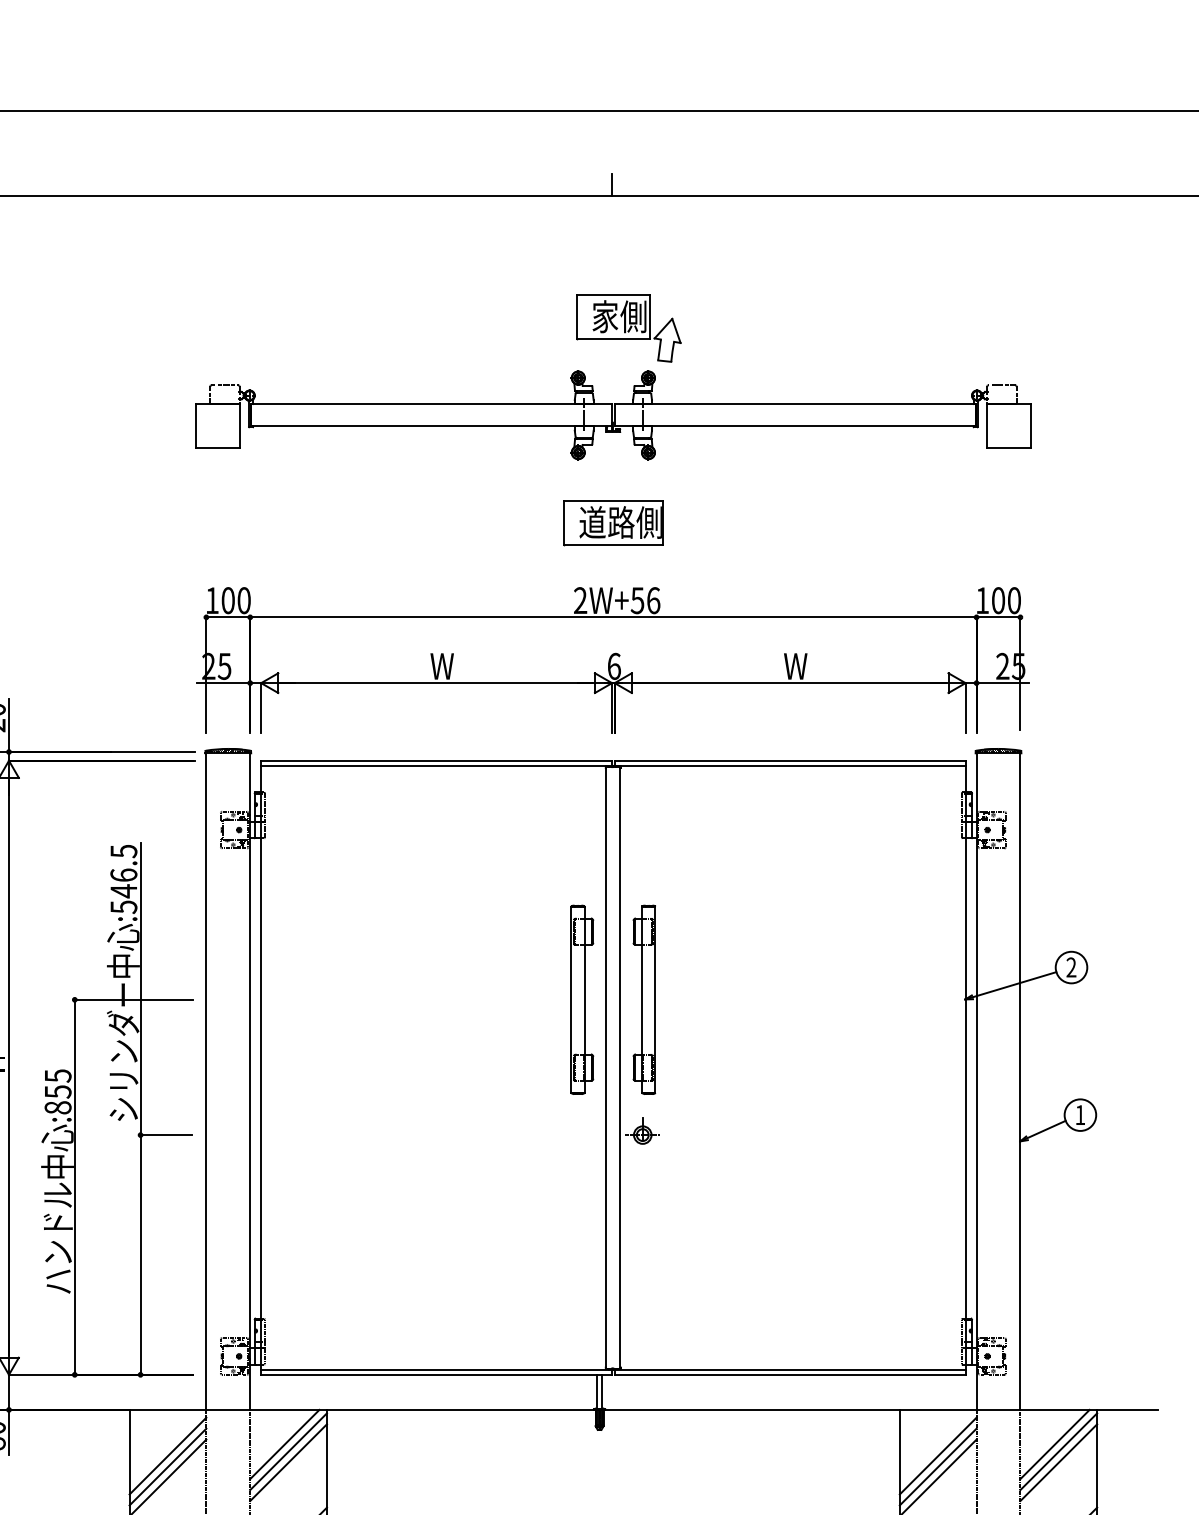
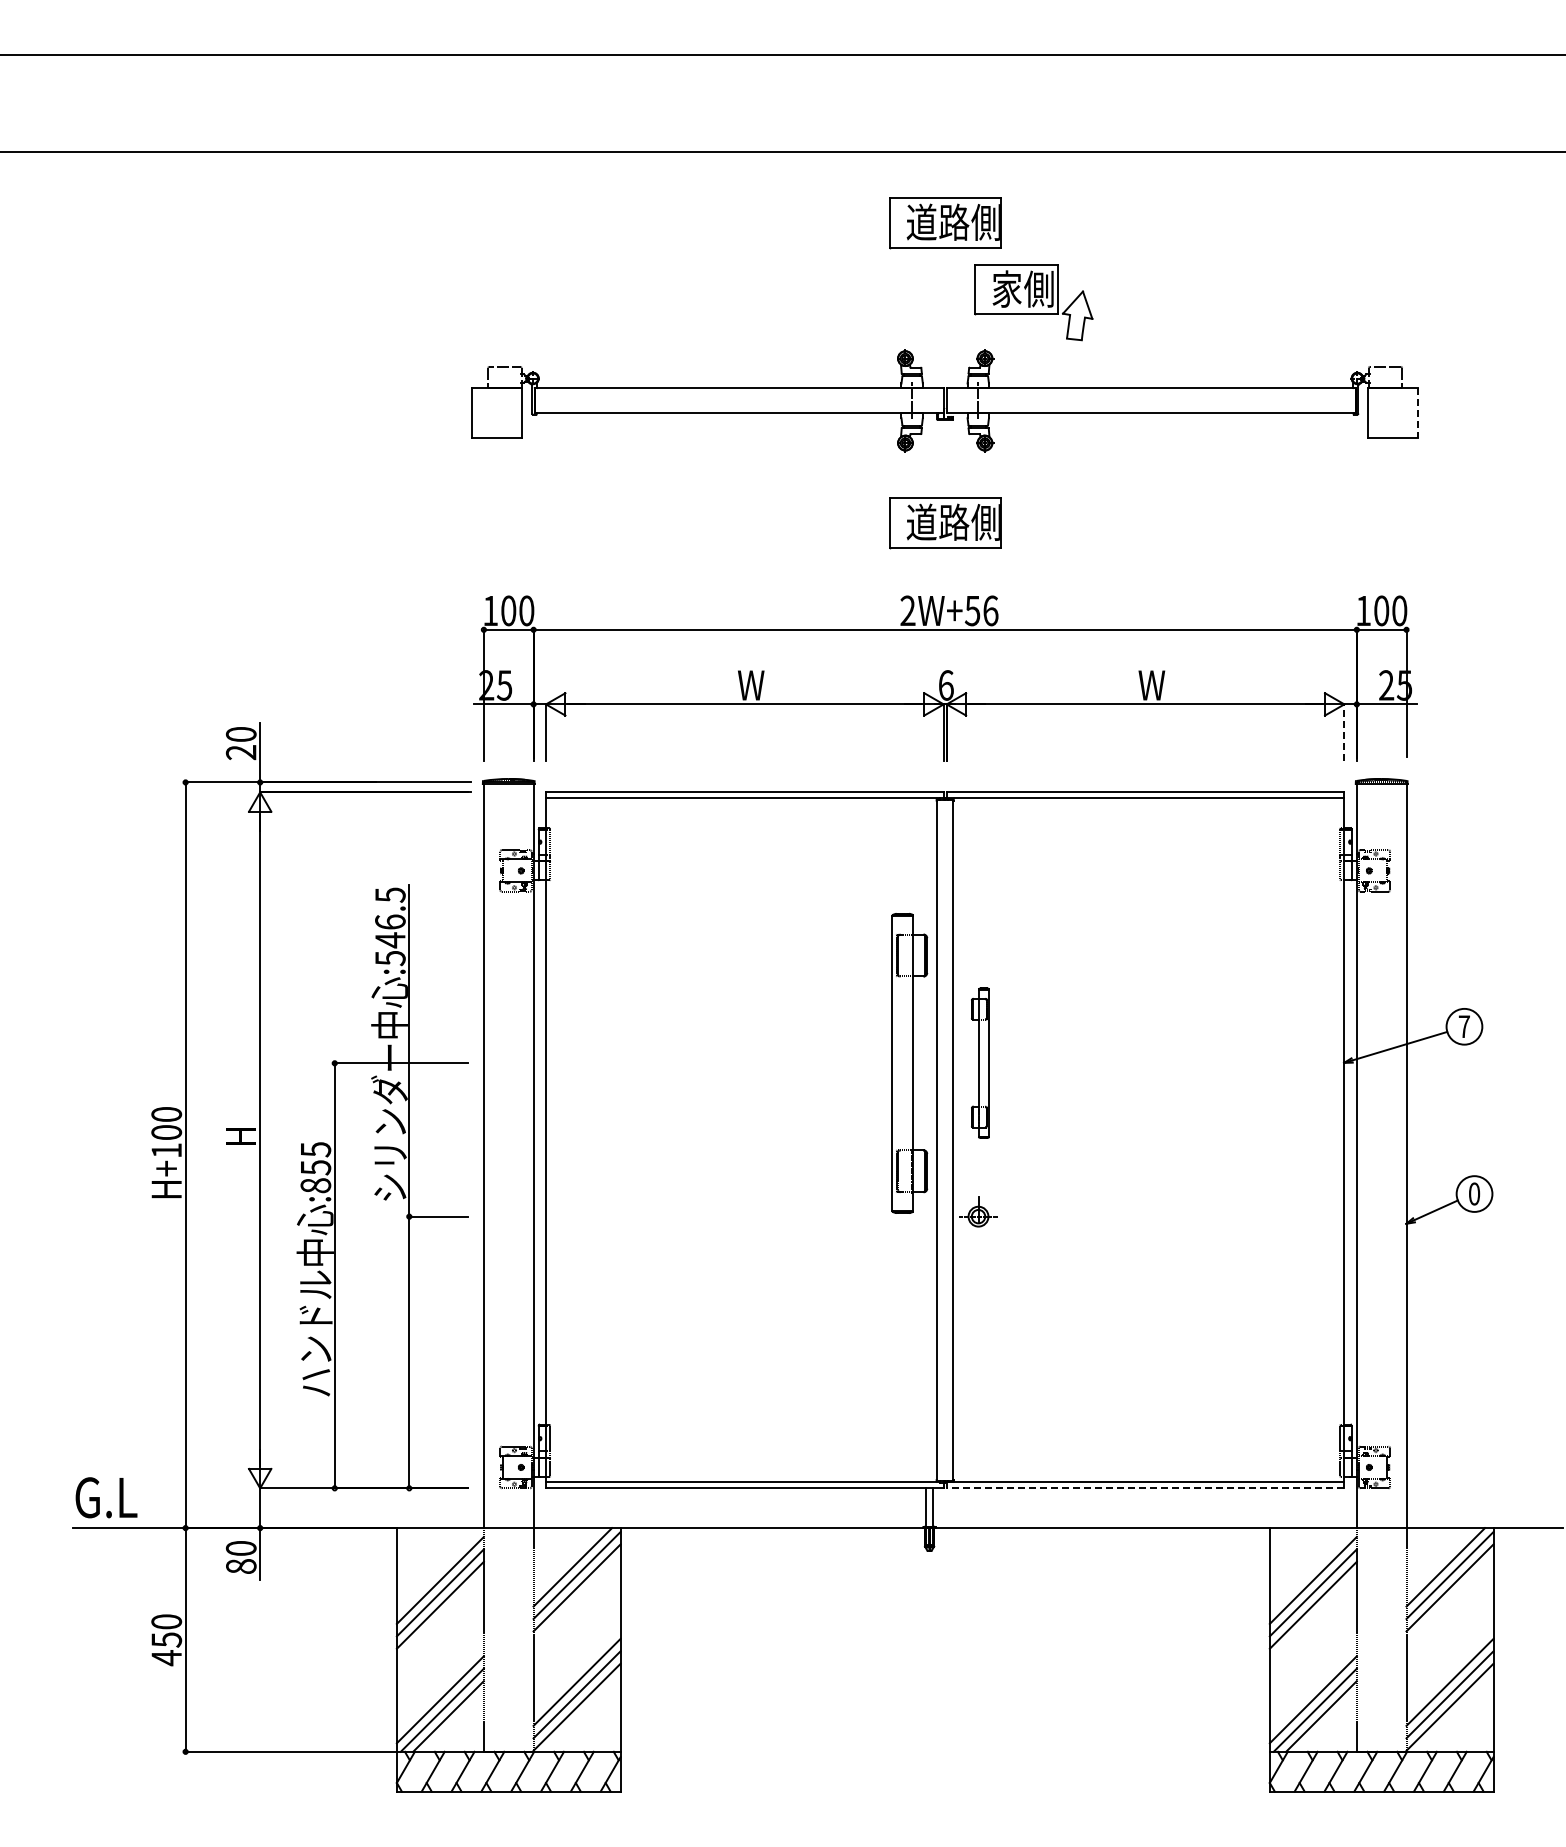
line: (611, 184) -> (943, 139), removed
part: (613, 258) -> (945, 223), added
part: (628, 328) -> (1033, 302), moved
line: (1030, 426) -> (1418, 413), solid -> dashed
line: (965, 707) -> (1344, 731), solid -> dashed
text: (1071, 967) -> (1464, 1026), 2 -> 7
part: (582, 999) -> (910, 1062), size x1.4
part: (644, 999) -> (980, 1062), size x0.7
text: (1080, 1114) -> (1474, 1193), 1 -> 0
line: (790, 1374) -> (1145, 1488), solid -> dashed

